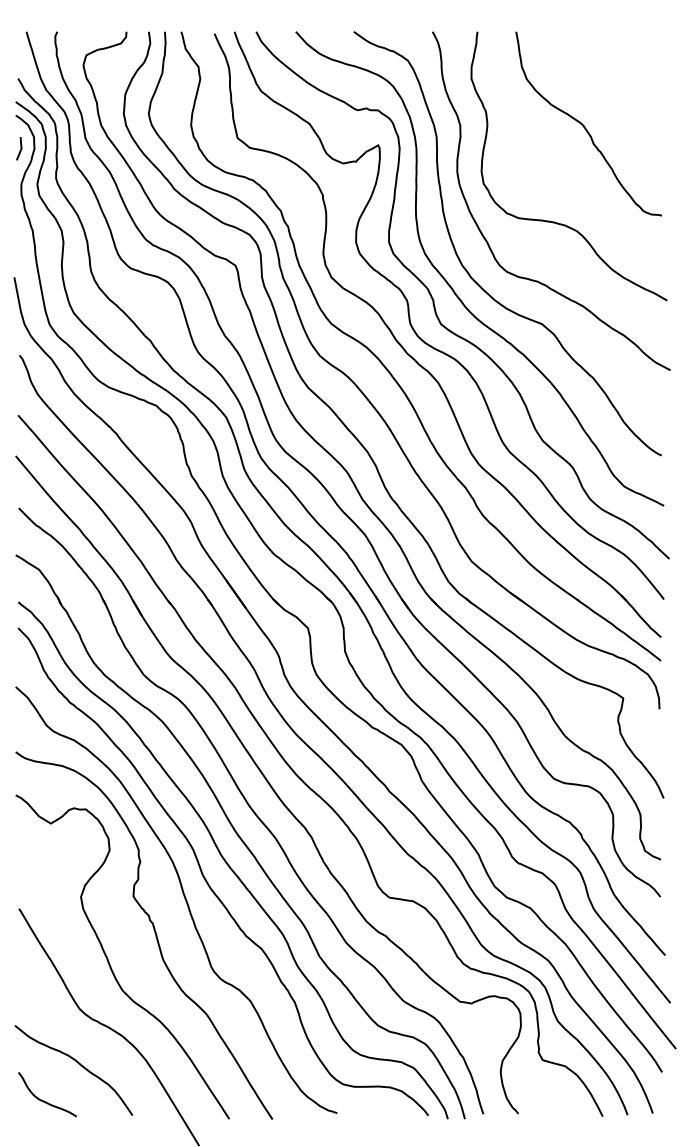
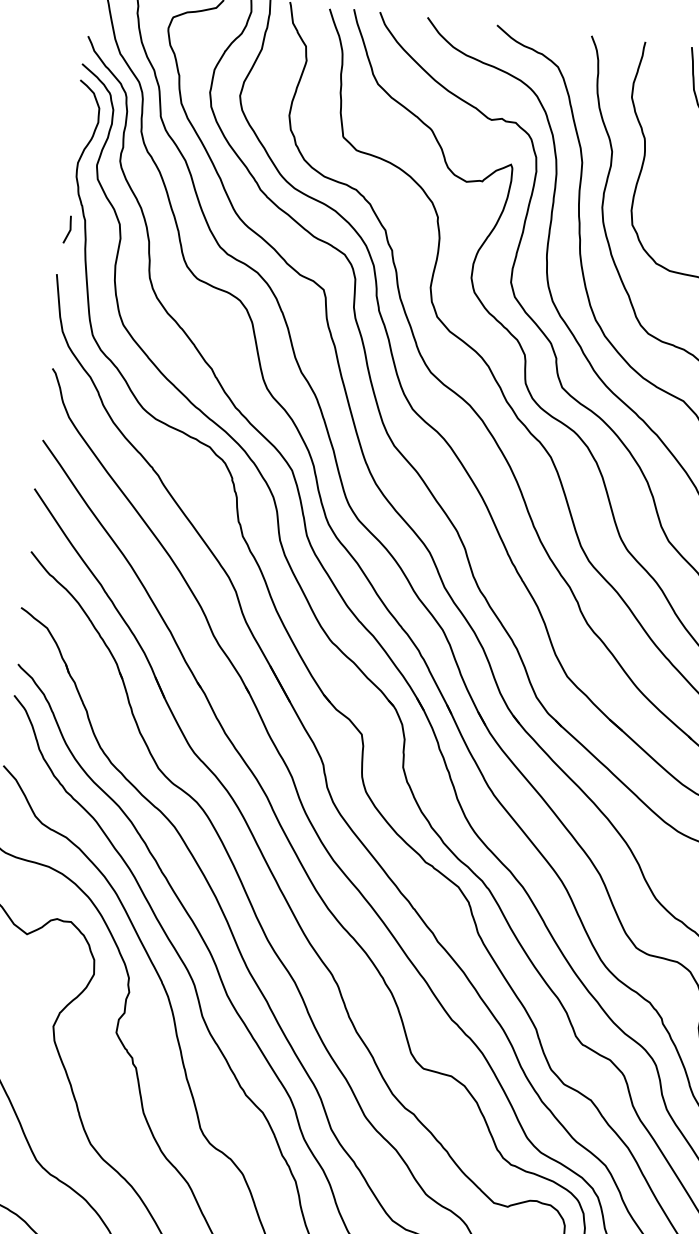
line: (20, 148) -> (69, 229), moved

